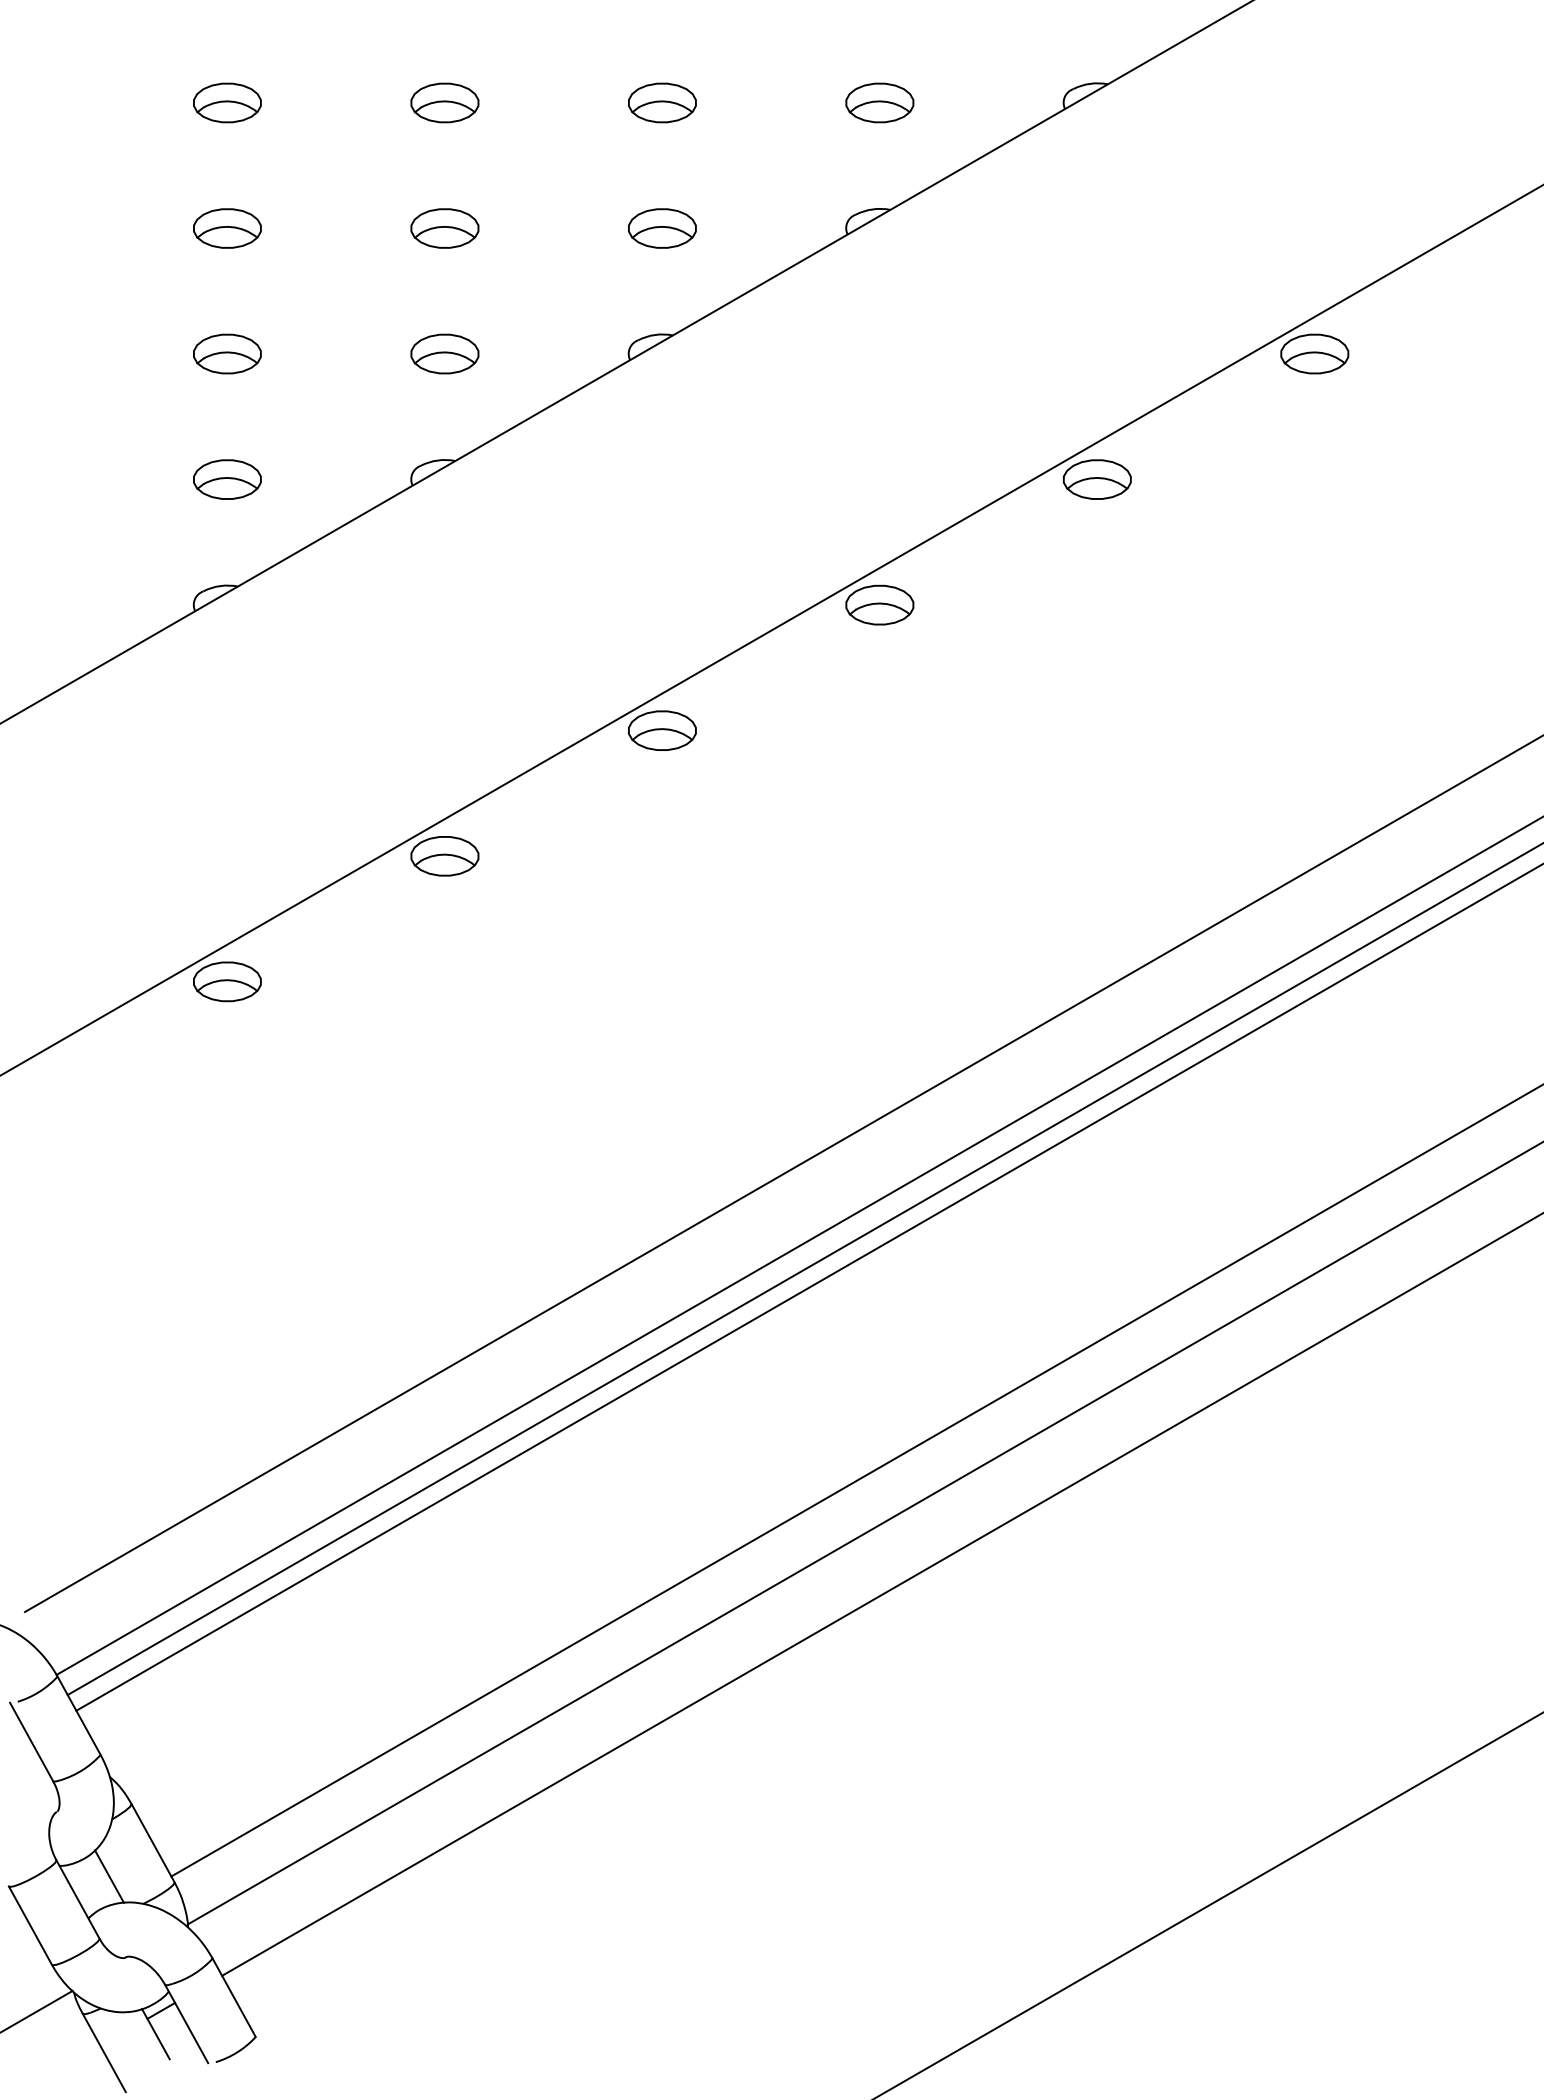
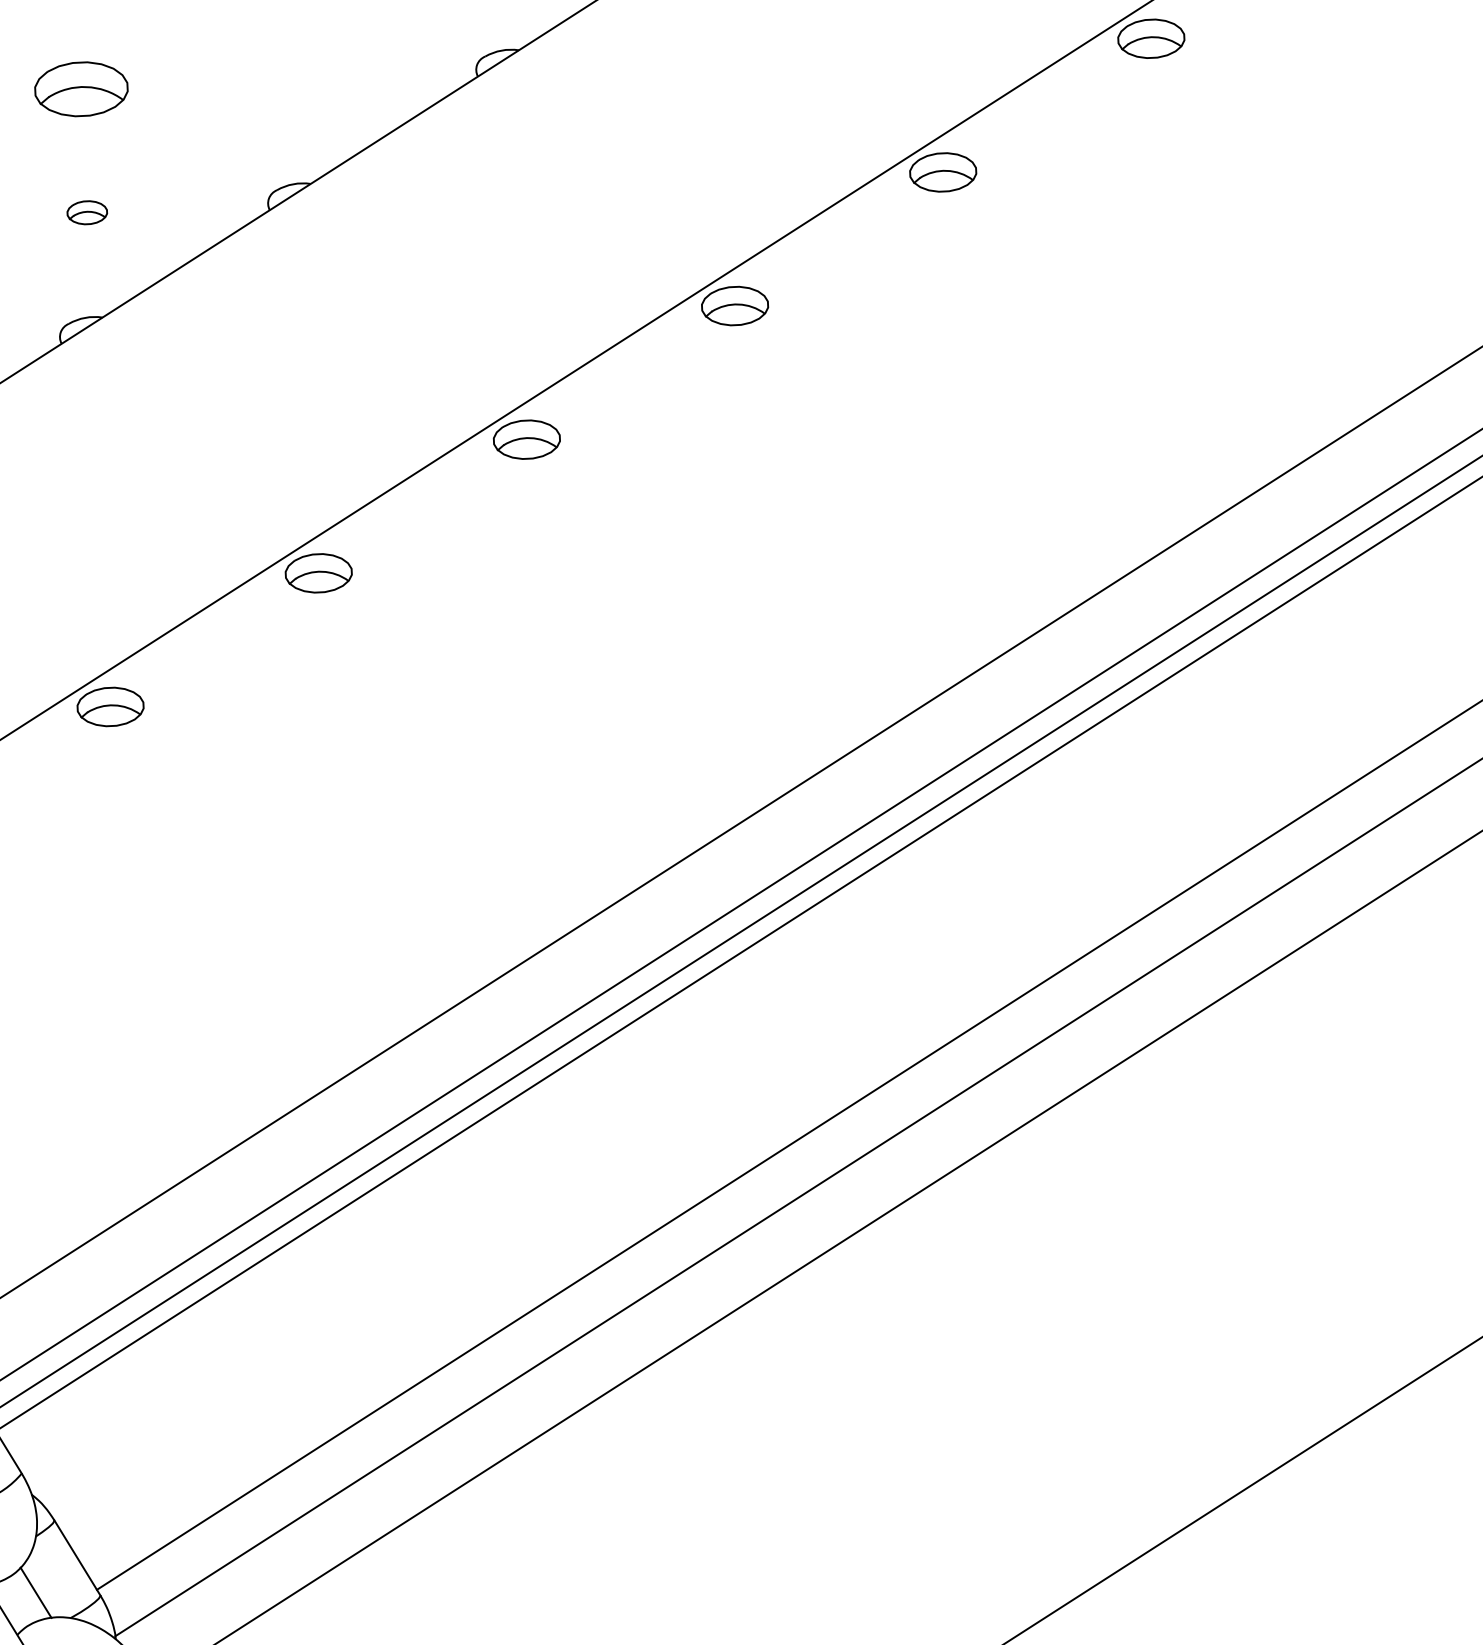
part: (227, 353) -> (81, 88), size x1.4
part: (444, 353) -> (295, 78), removed
part: (227, 479) -> (87, 212), size x0.6

